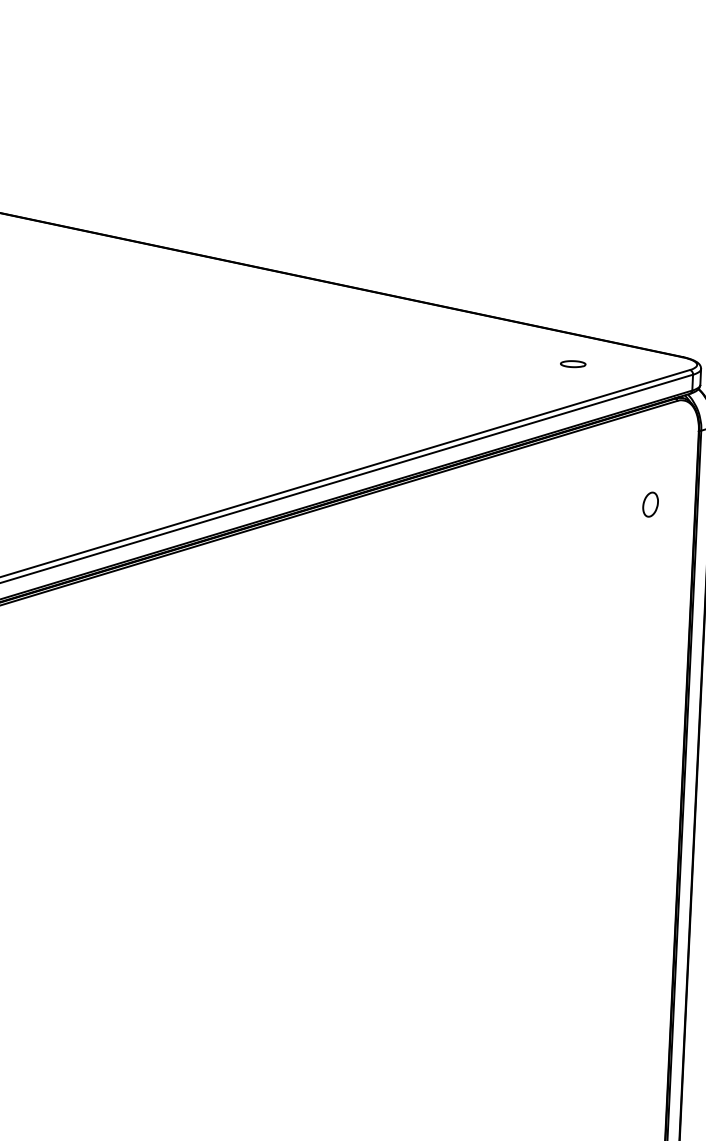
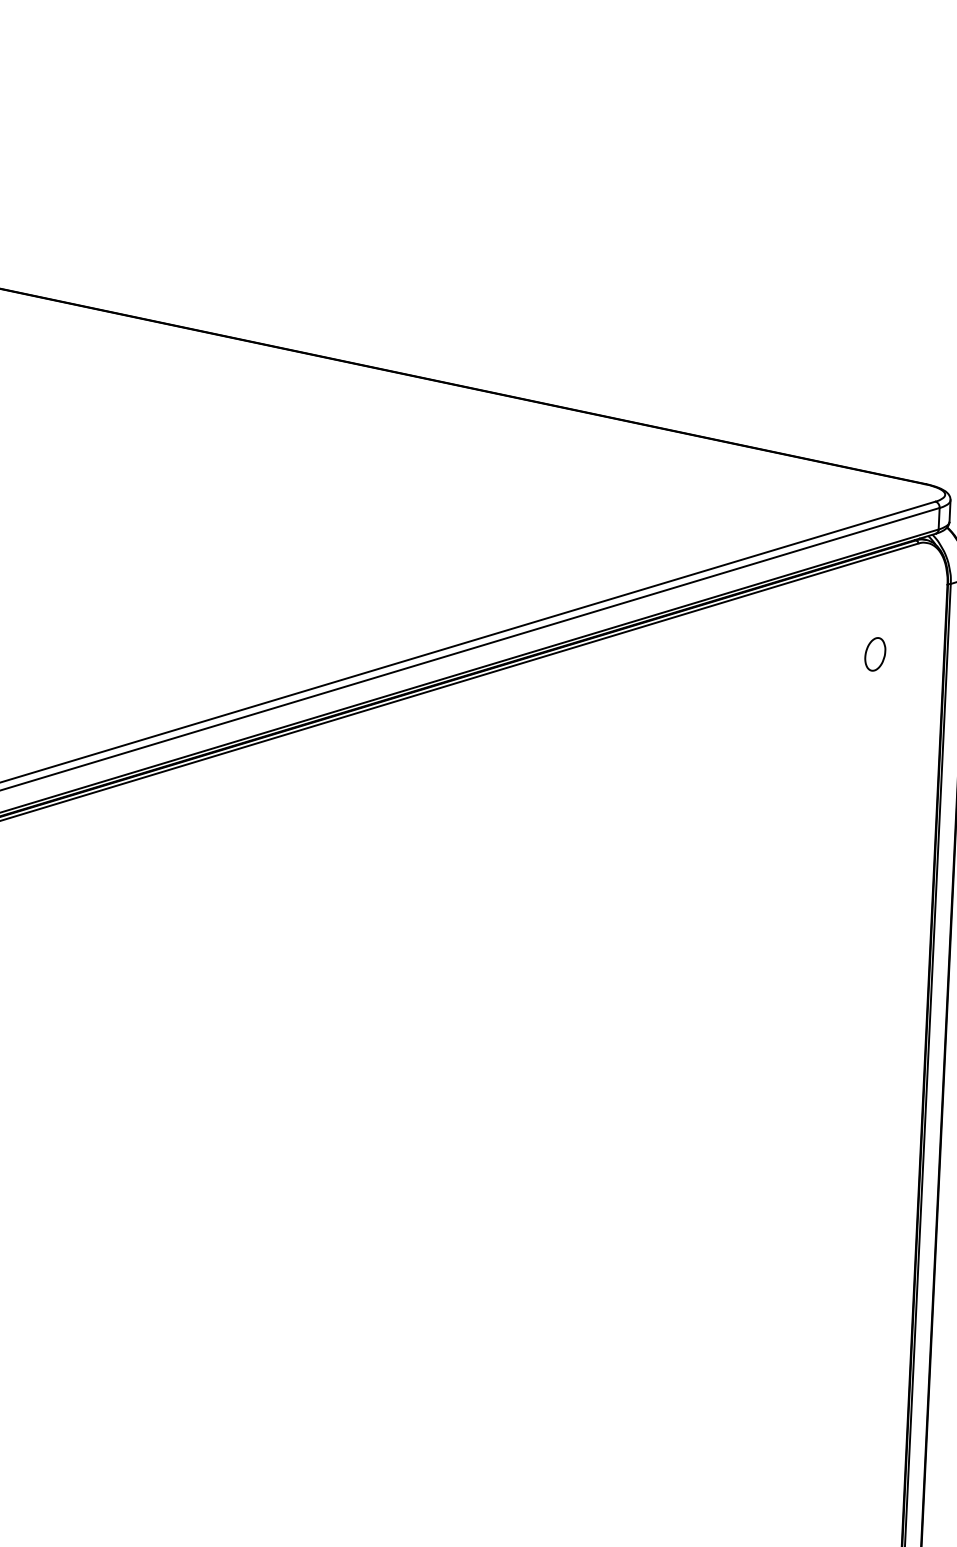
part: (573, 364) -> (777, 494), removed
part: (650, 504) -> (875, 654), moved

